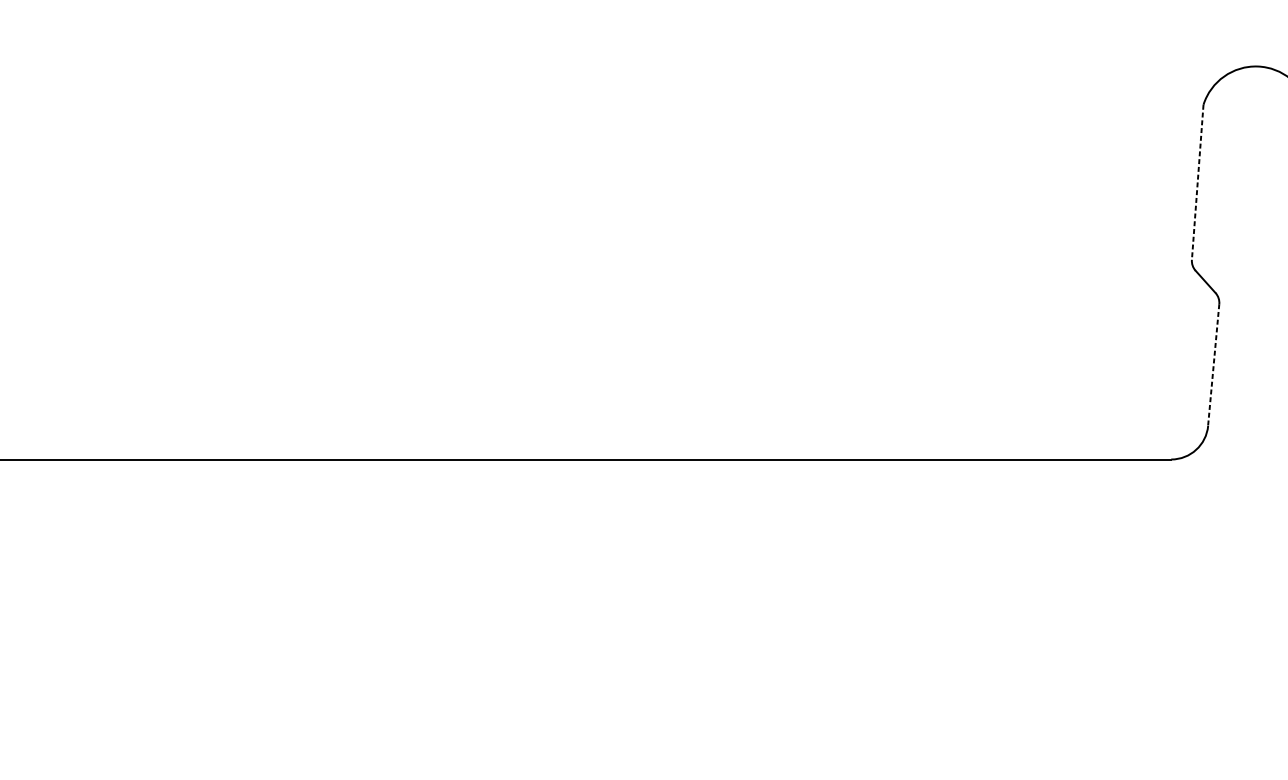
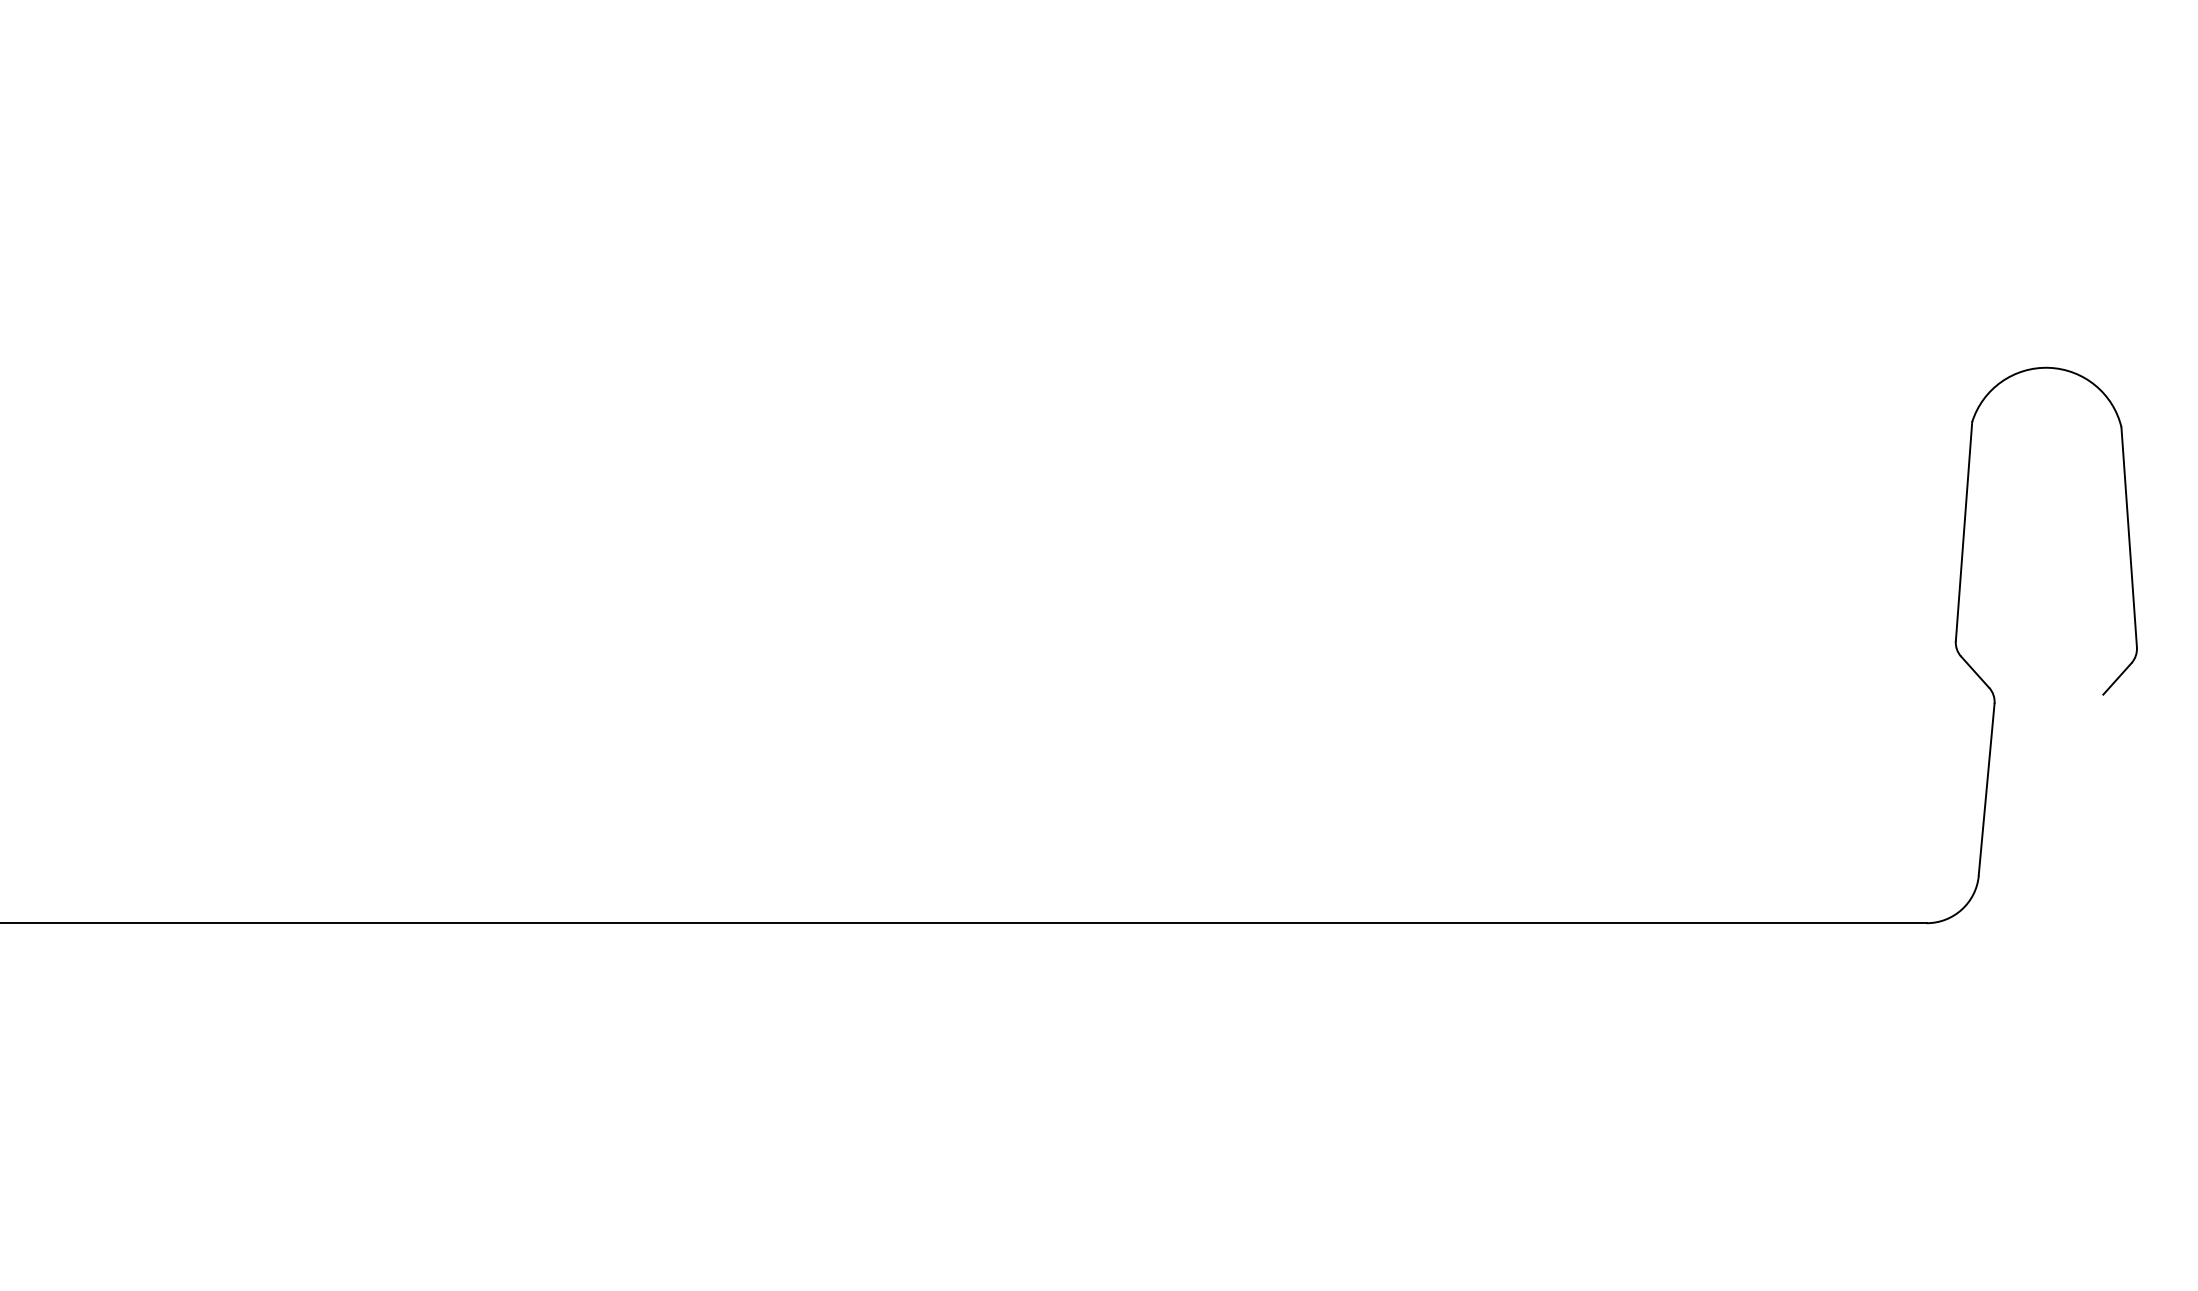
line: (1198, 182) -> (1964, 531), dashed -> solid
line: (1213, 365) -> (1986, 790), dashed -> solid

